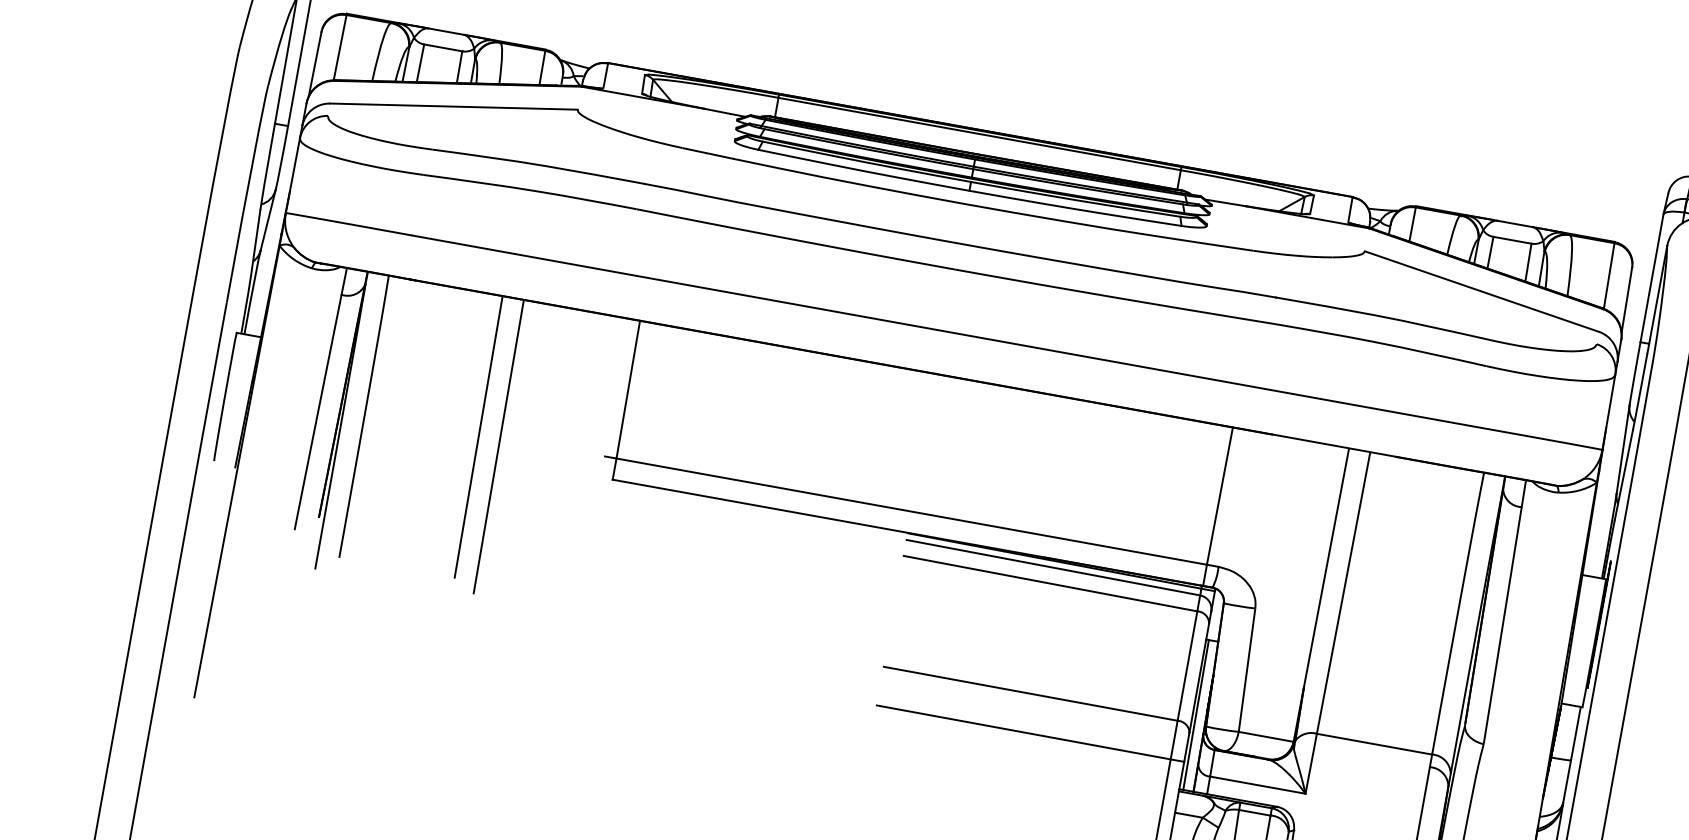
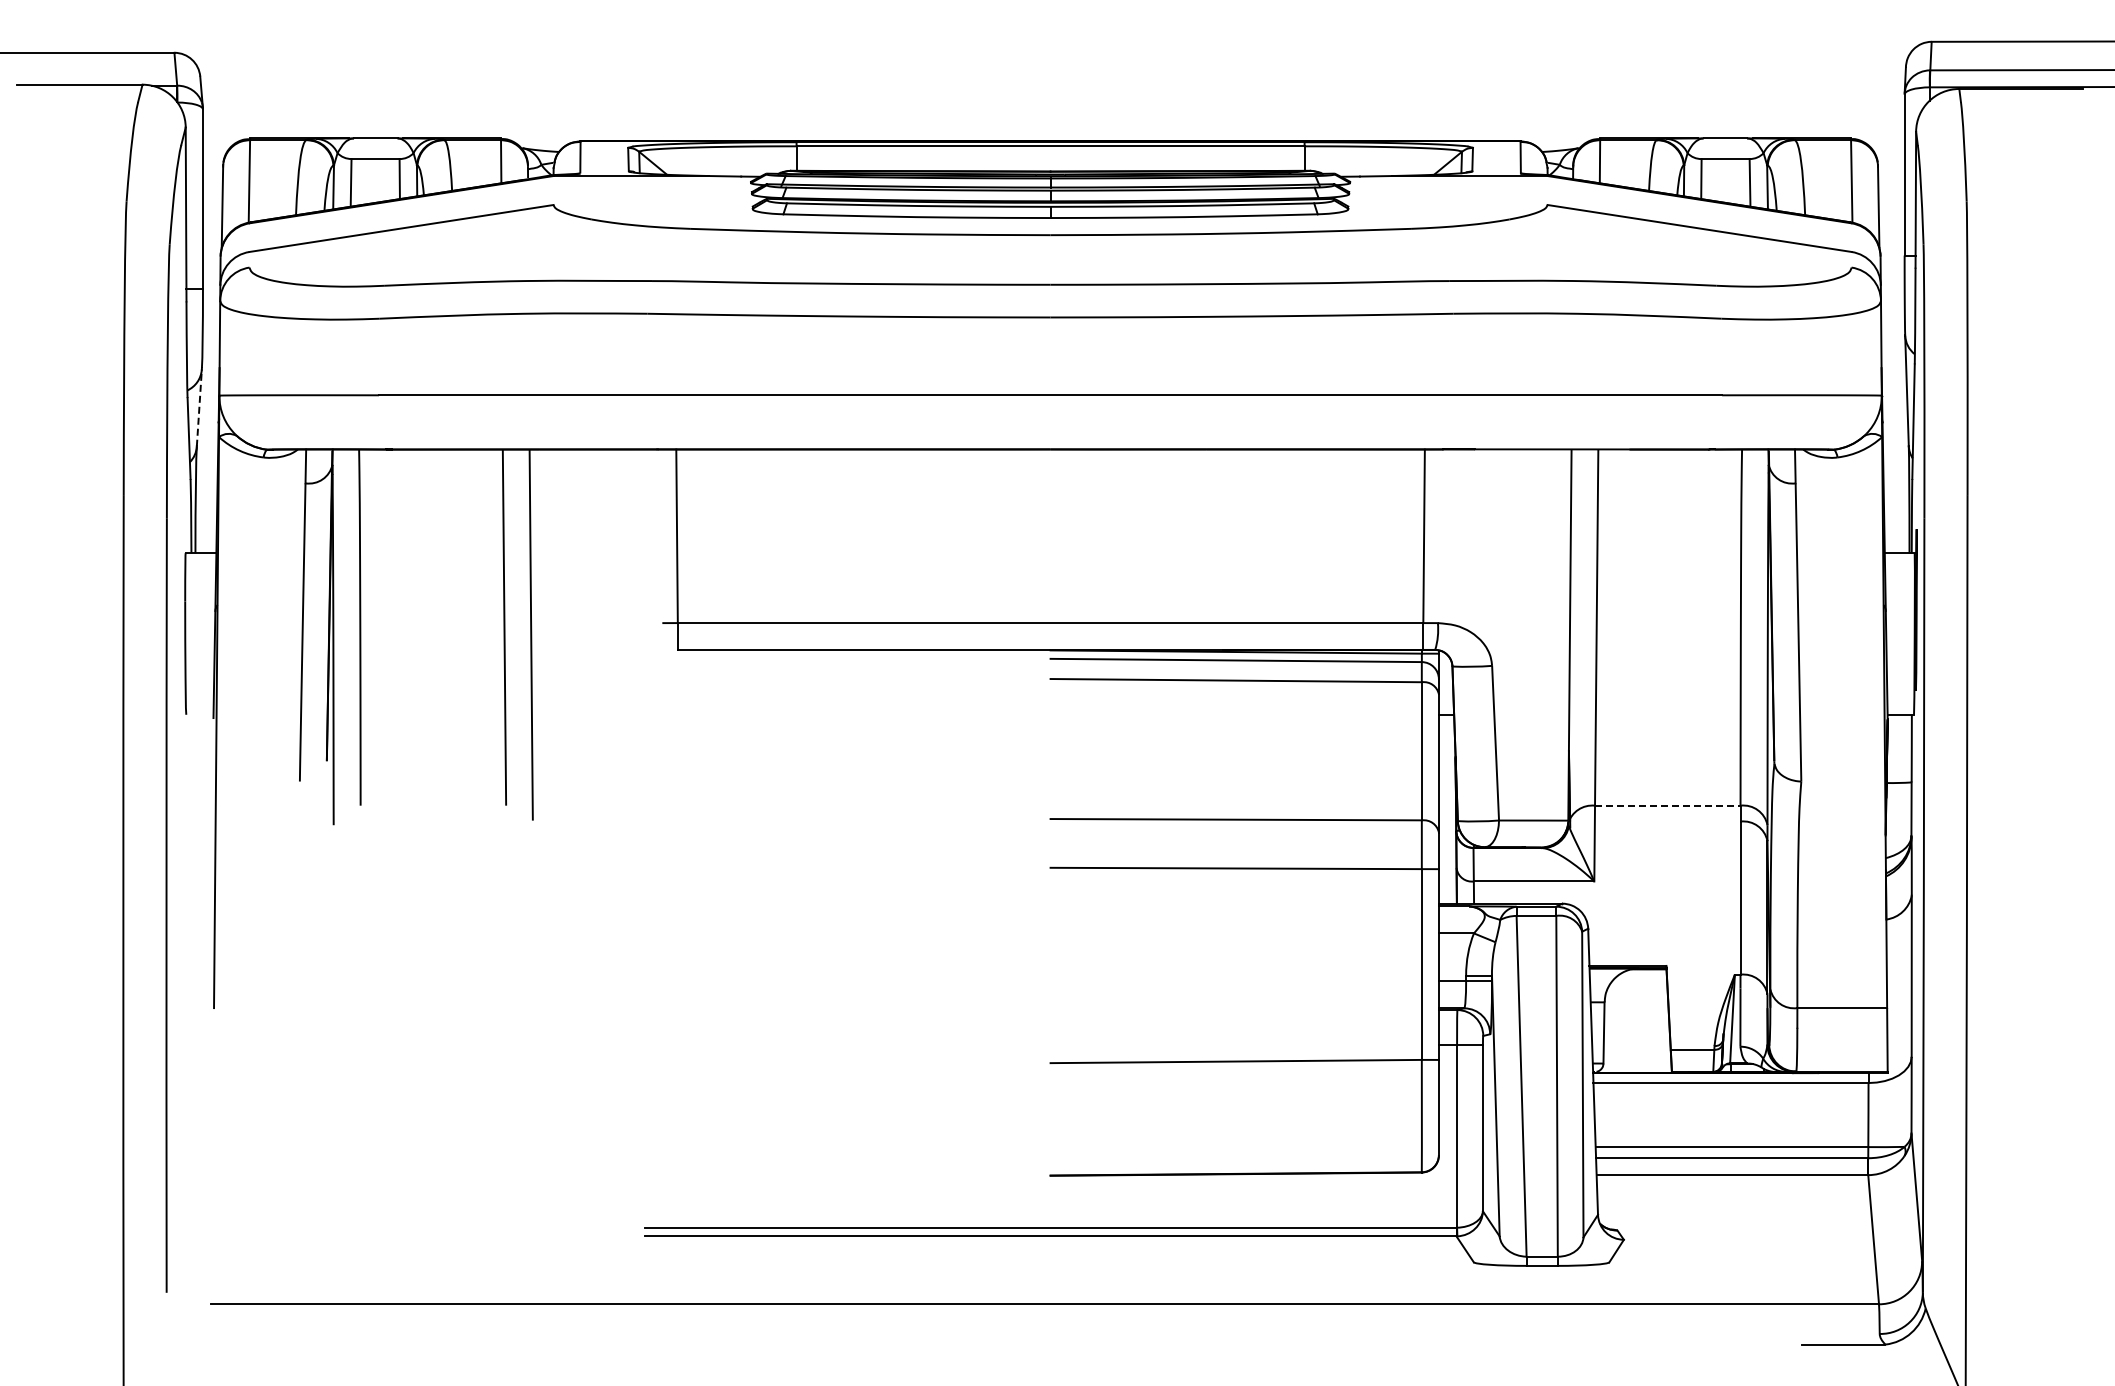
line: (268, 220) -> (199, 408), solid -> dashed
line: (1195, 714) -> (1442, 808), removed
line: (1374, 744) -> (1667, 805), solid -> dashed

